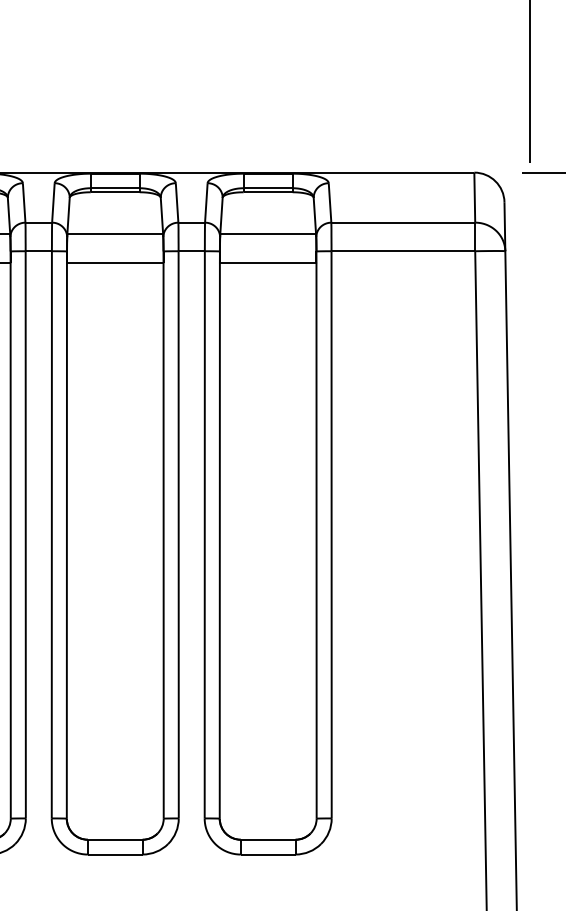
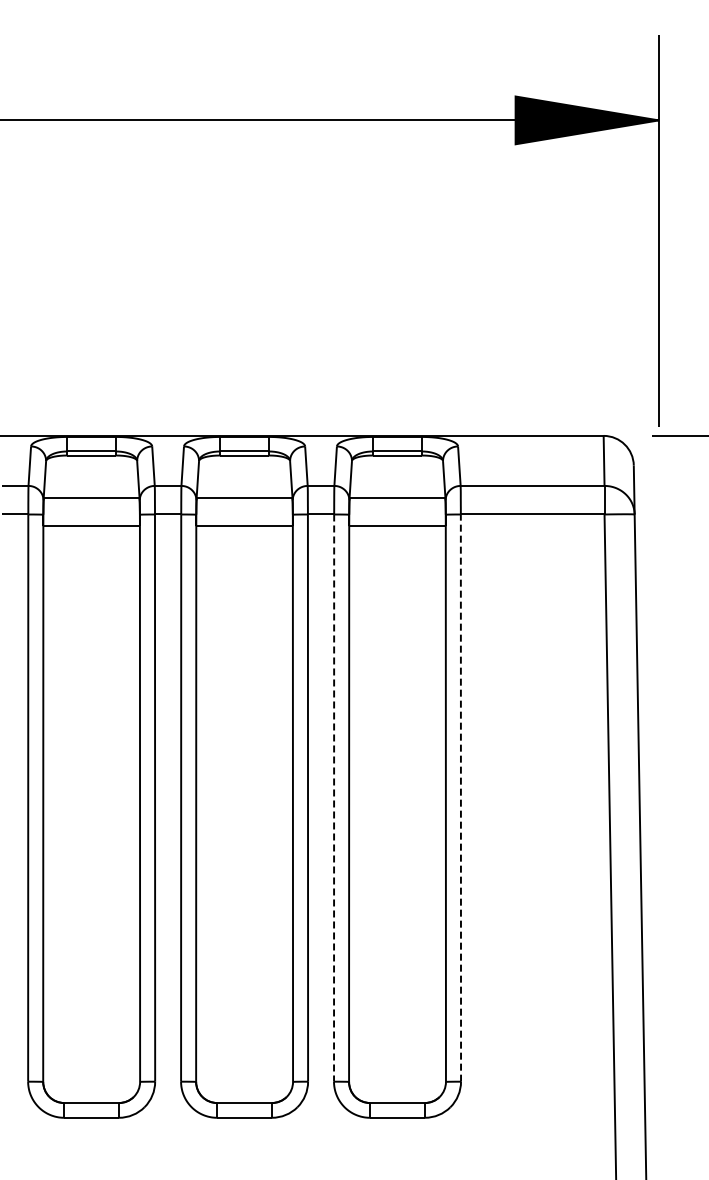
line: (205, 535) -> (334, 798), solid -> dashed
line: (331, 535) -> (460, 798), solid -> dashed

